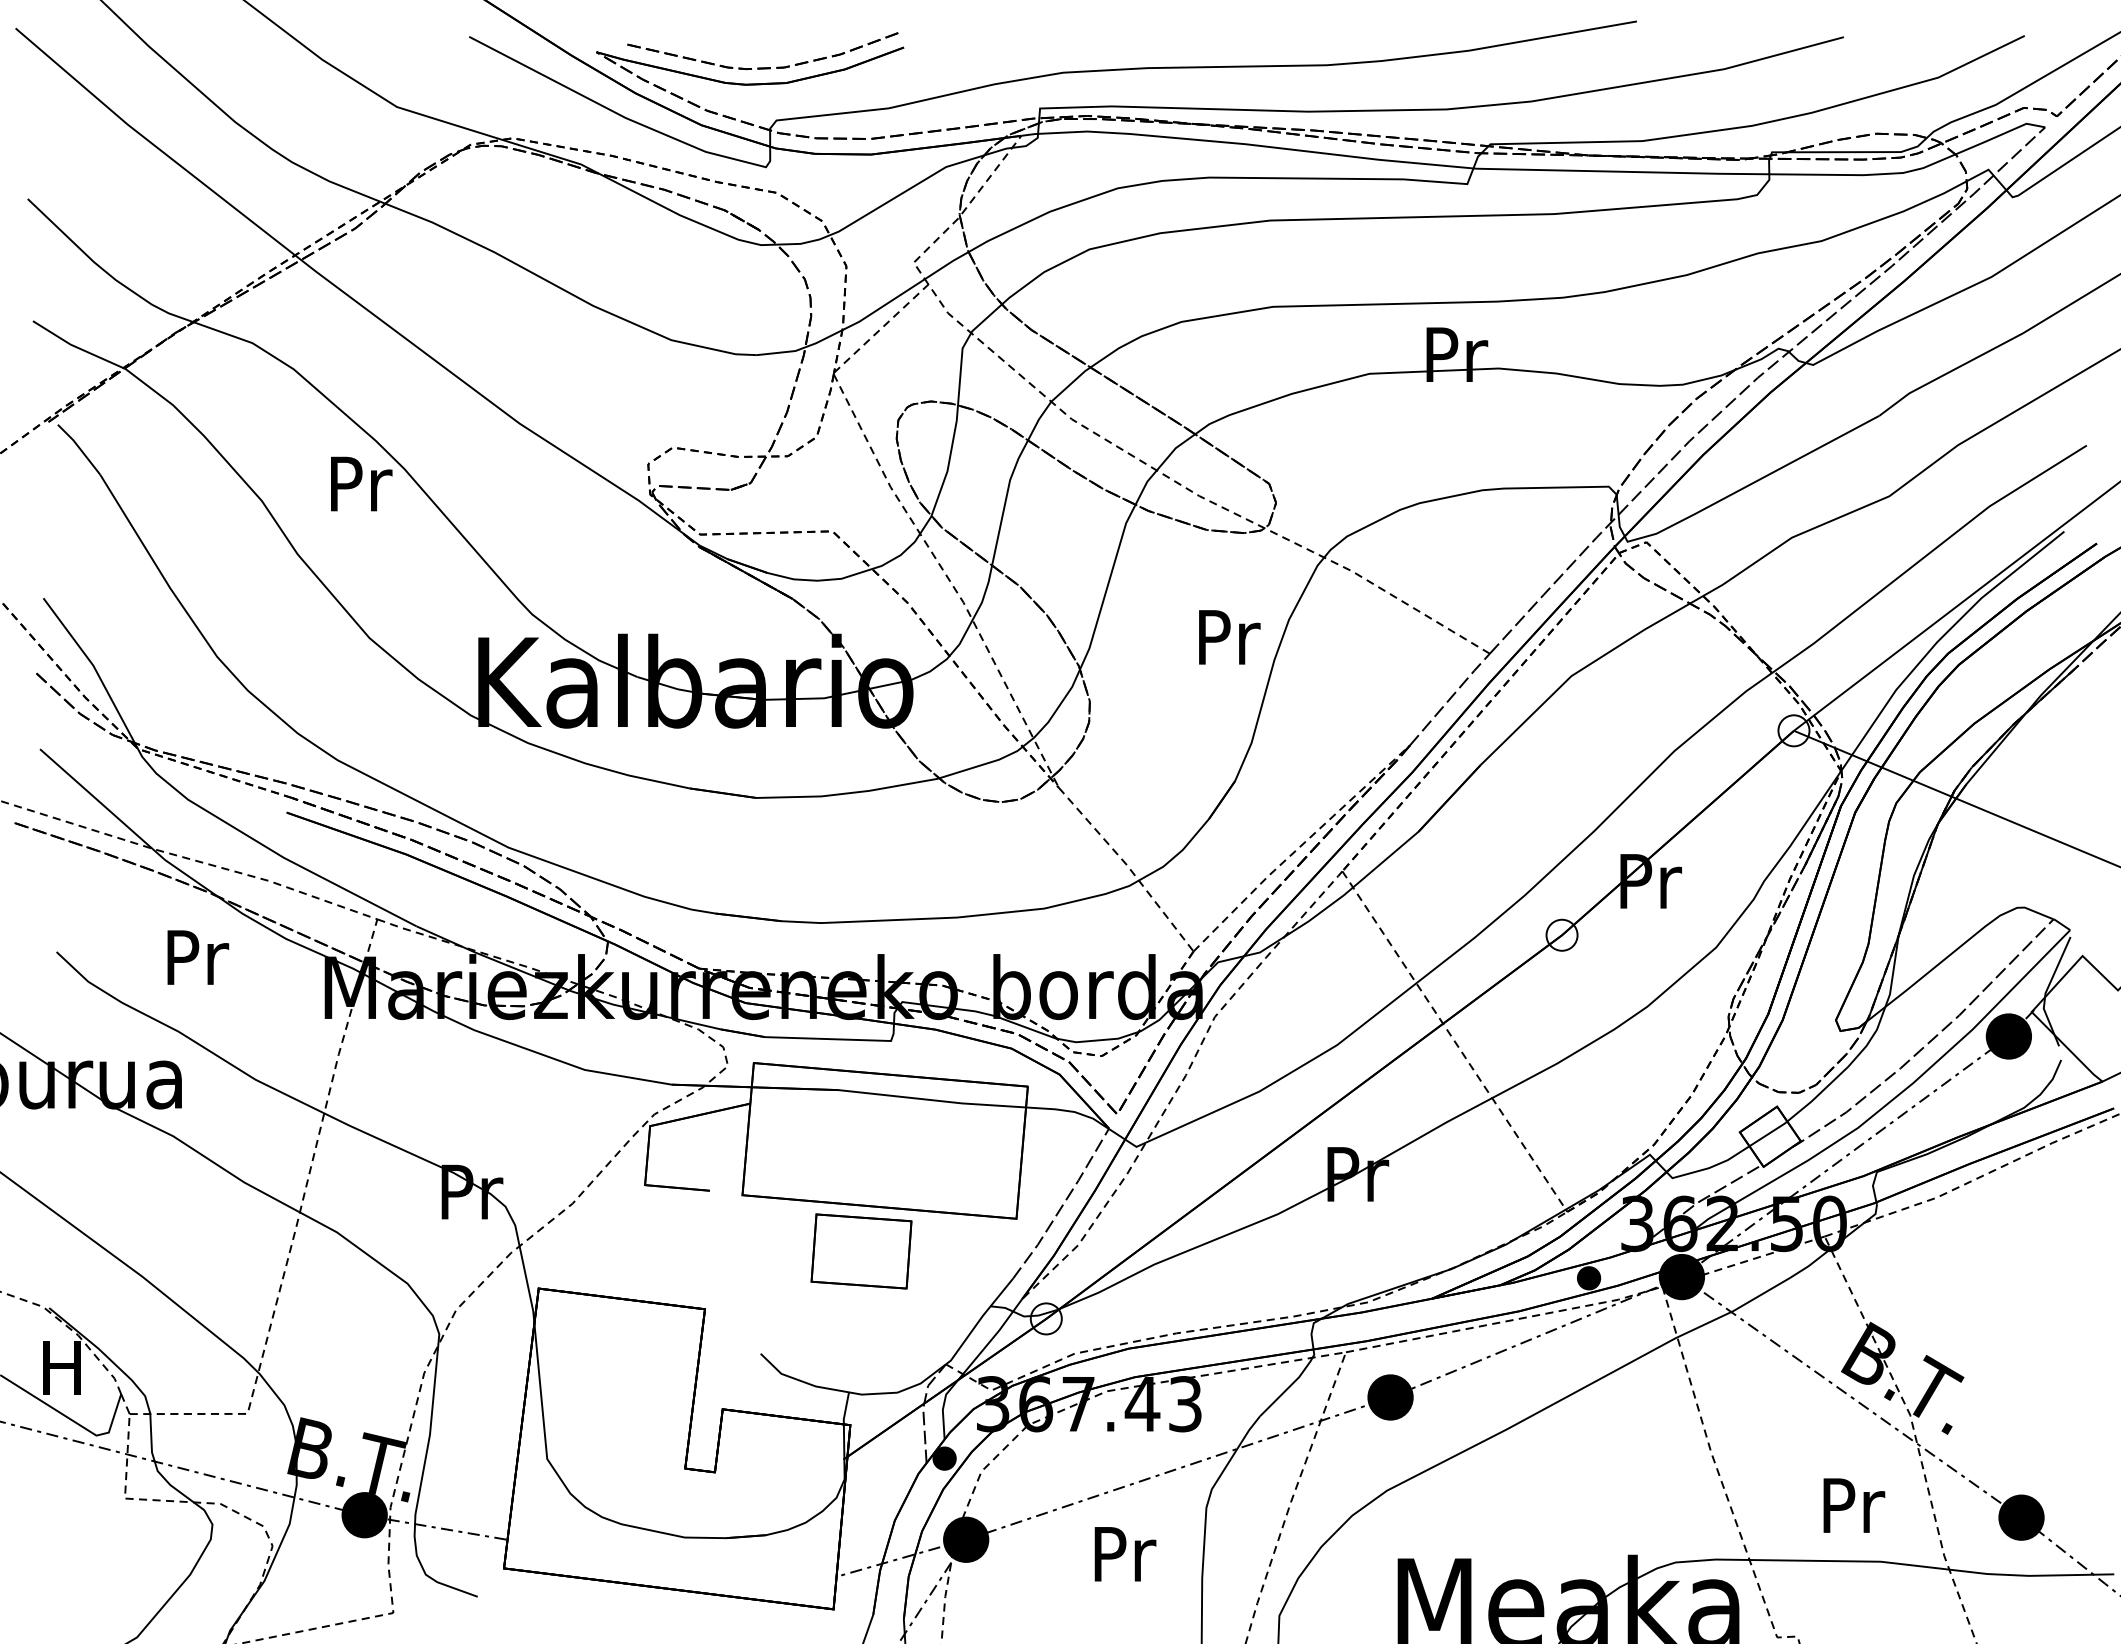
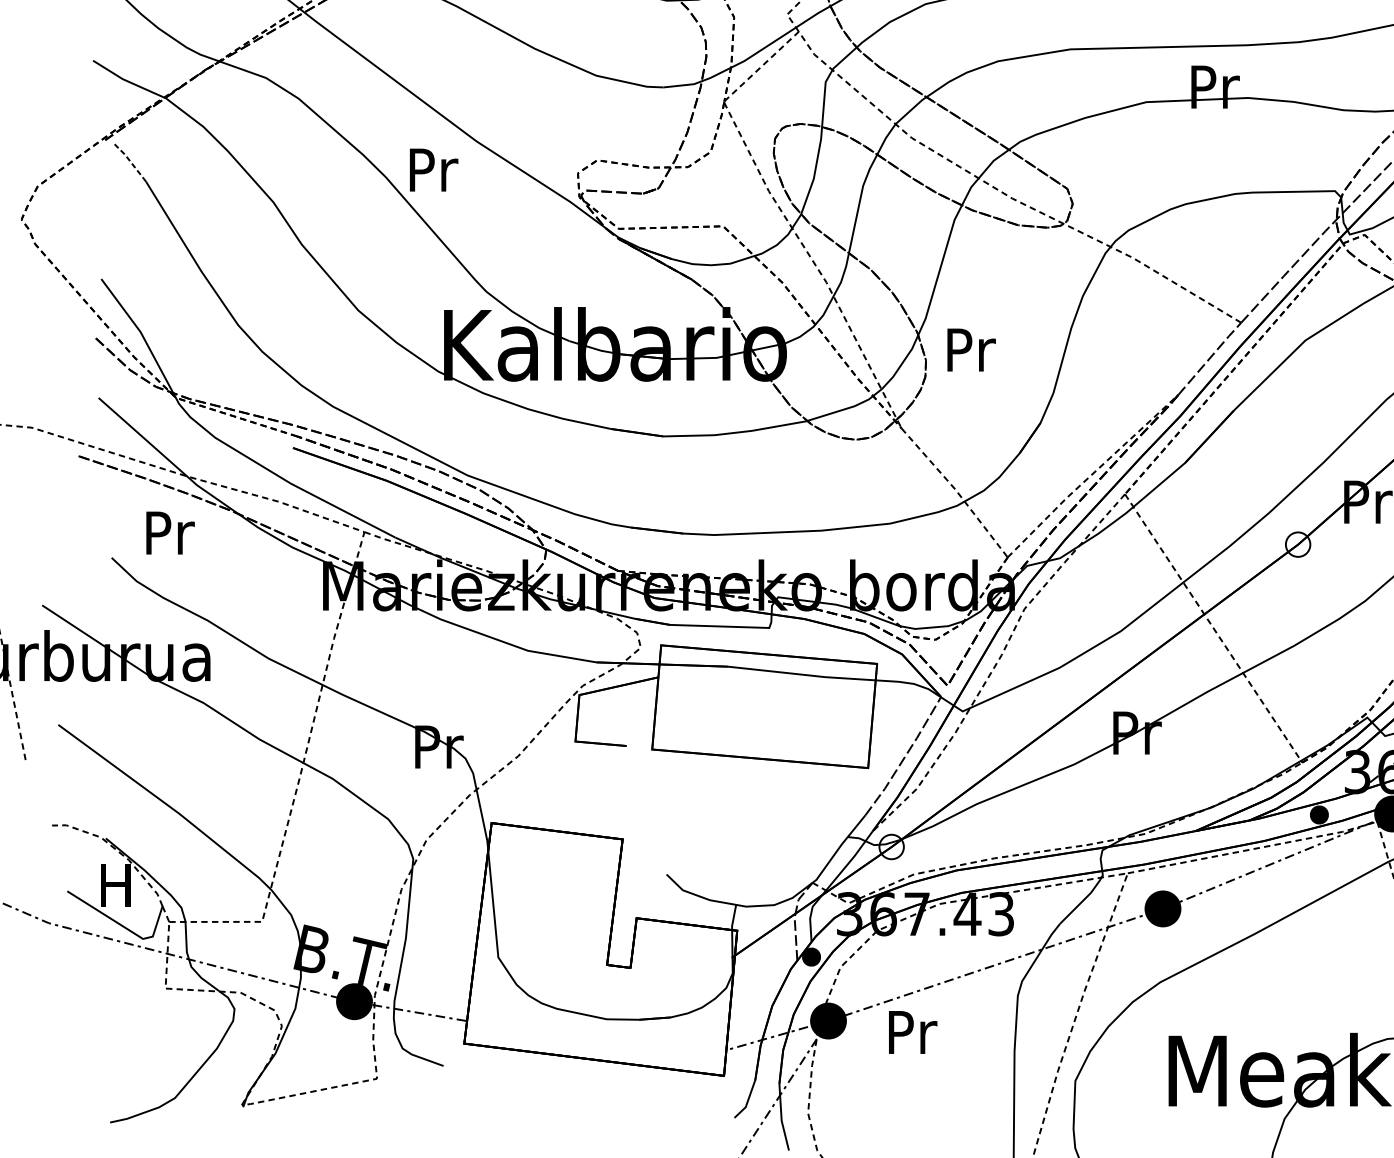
line: (79, 448) -> (129, 161), solid -> dashed
text: (361, 483) -> (433, 169), moved
text: (1229, 637) -> (971, 350), moved
text: (198, 957) -> (170, 533), moved
part: (861, 1251) -> (746, 793), removed
text: (1125, 1554) -> (913, 1032), moved

